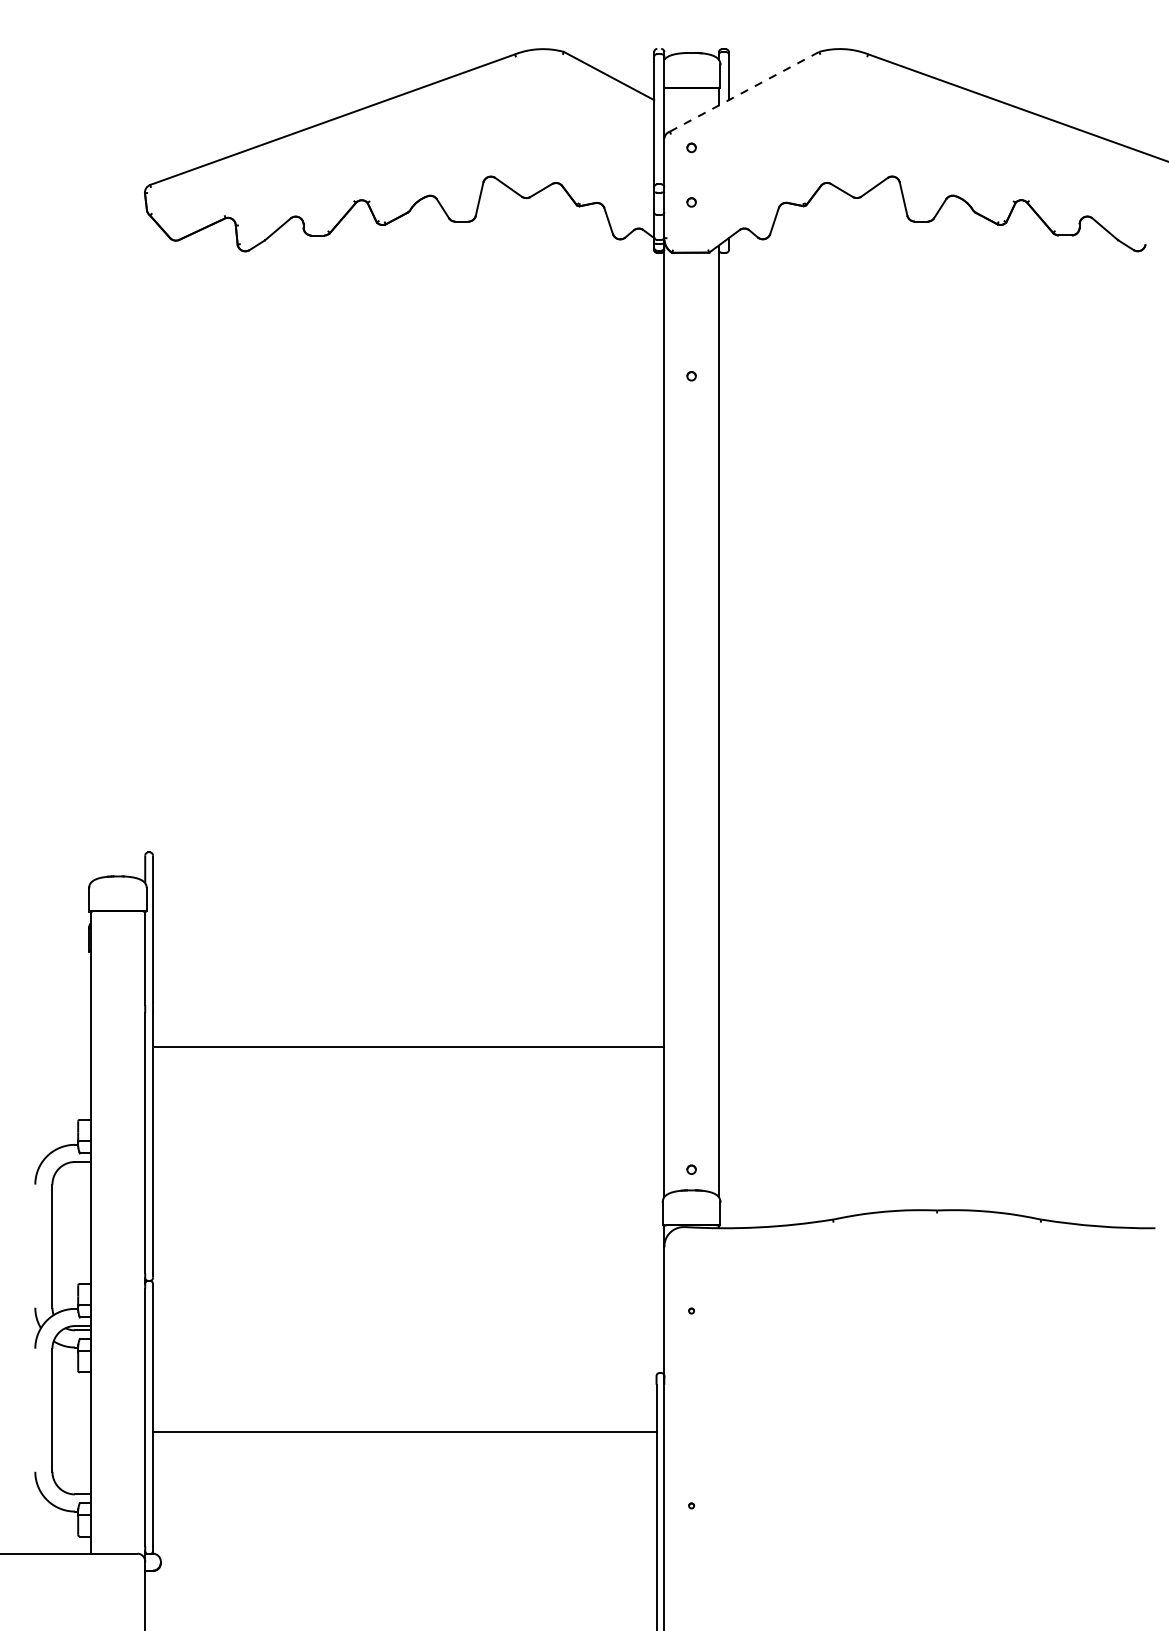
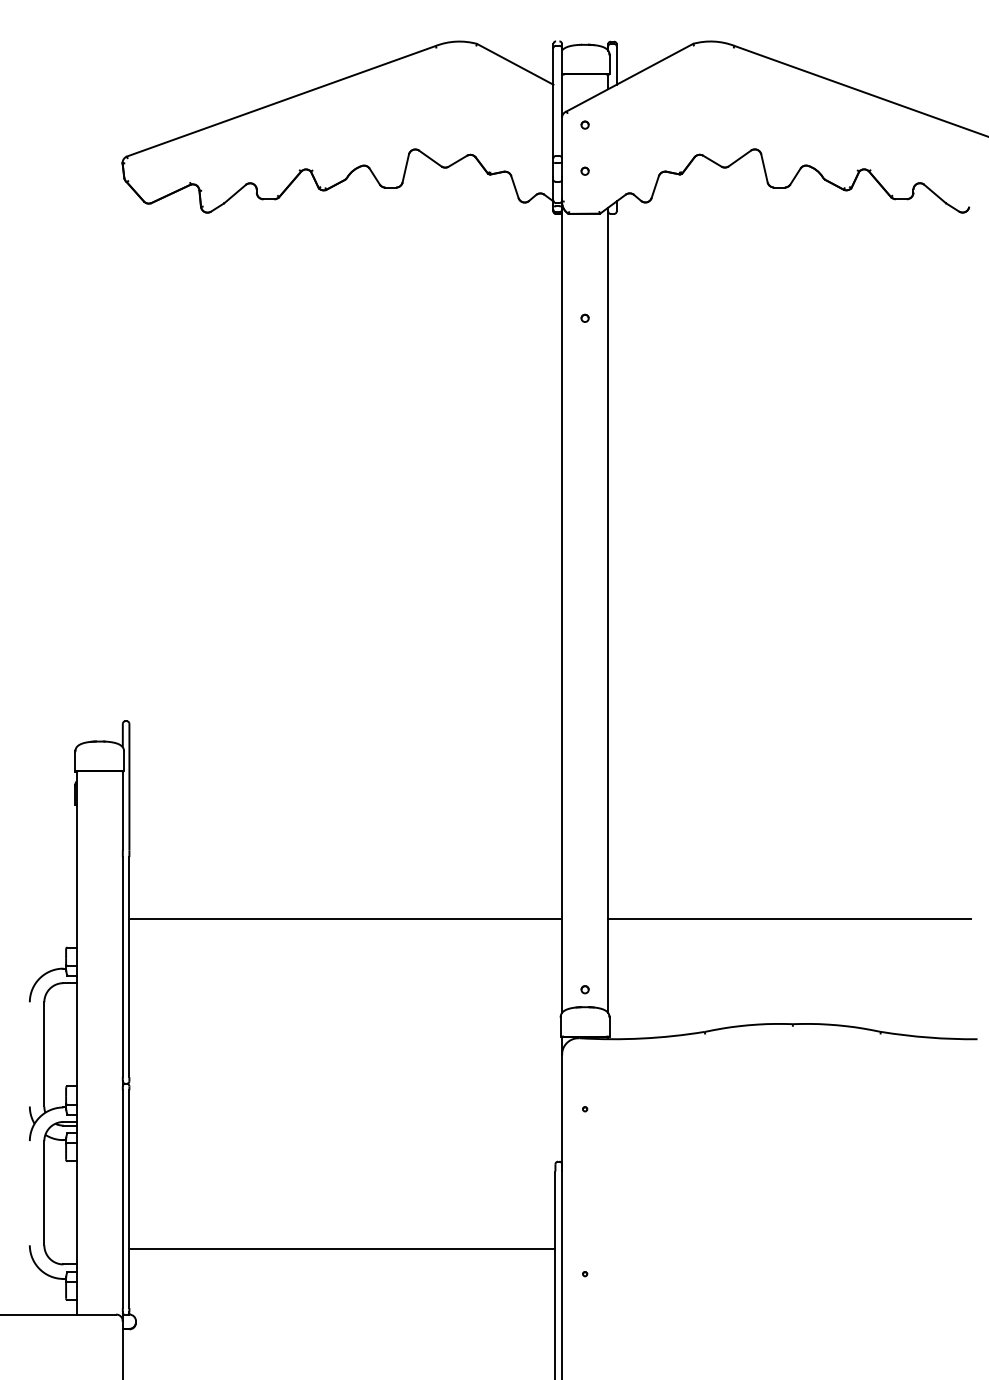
line: (744, 91) -> (629, 77), dashed -> solid
line: (408, 1047) -> (345, 919), moved
line: (933, 1086) -> (789, 919), added
line: (404, 1431) -> (342, 1248), moved

